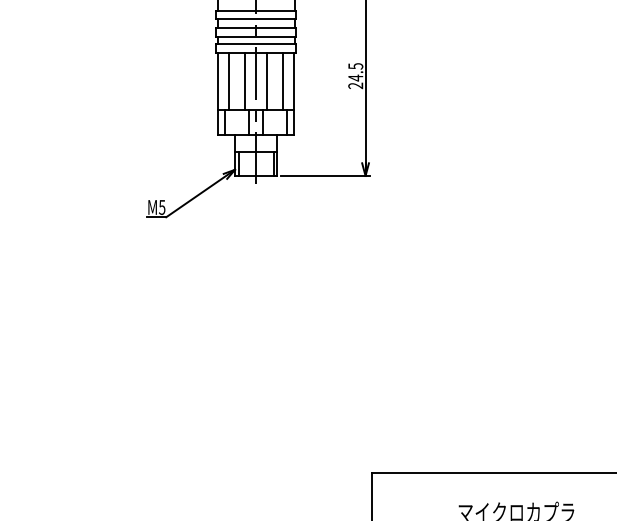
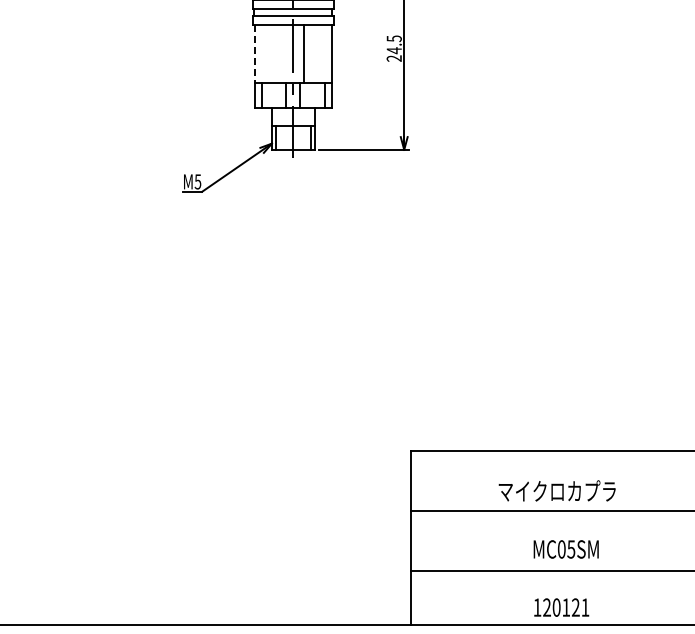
line: (218, 80) -> (255, 53), solid -> dashed
line: (229, 80) -> (266, 53), removed
line: (245, 80) -> (282, 53), removed
line: (282, 80) -> (320, 53), removed

